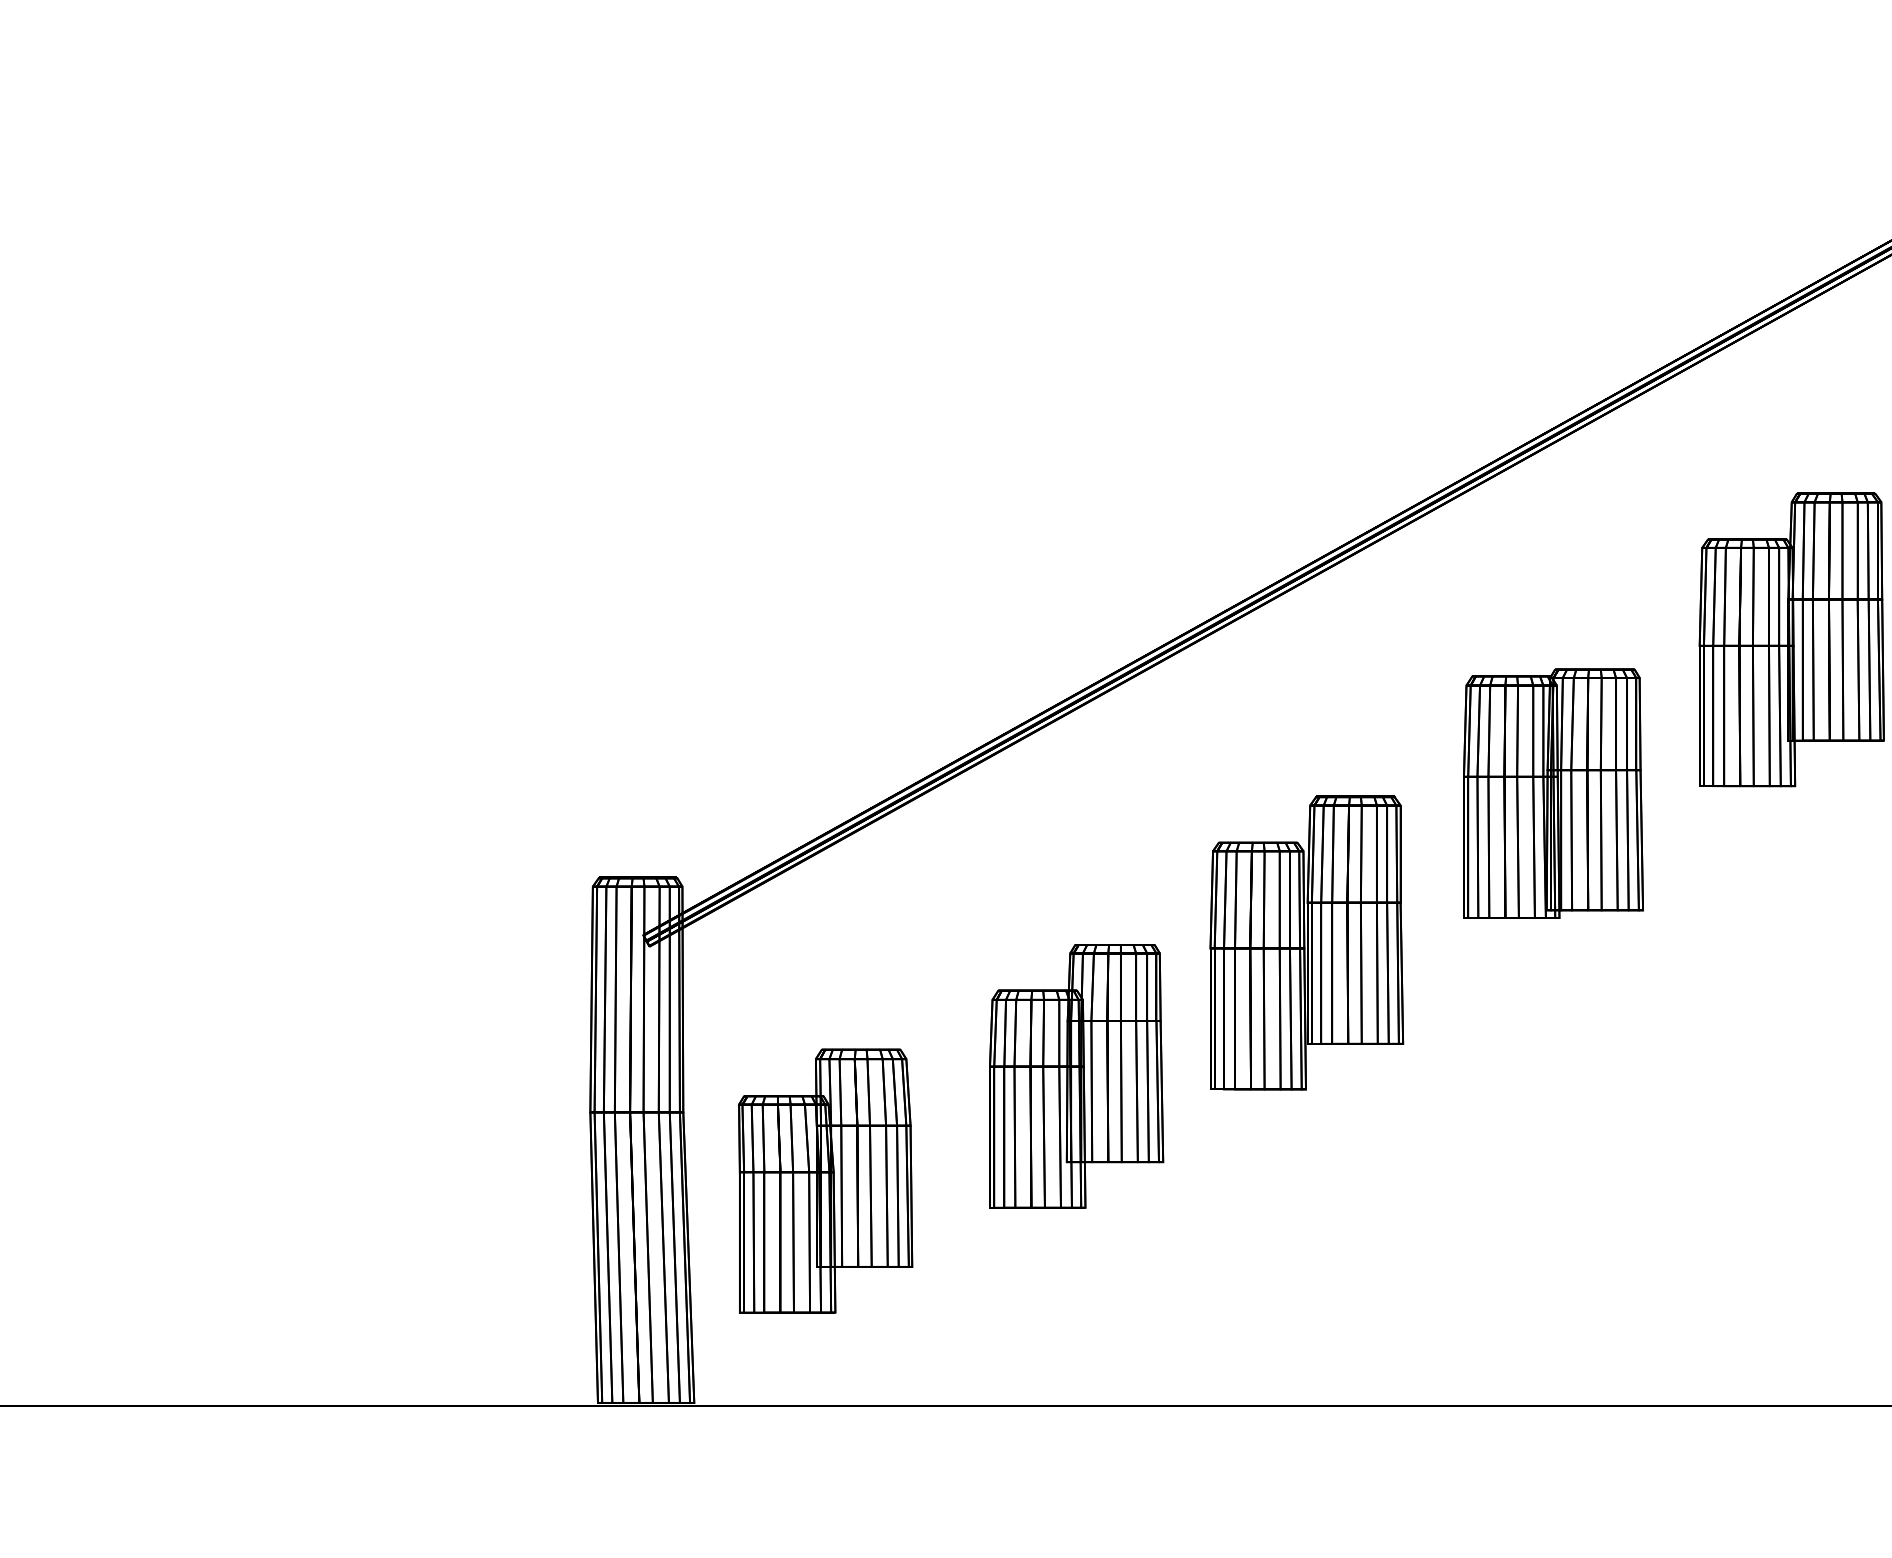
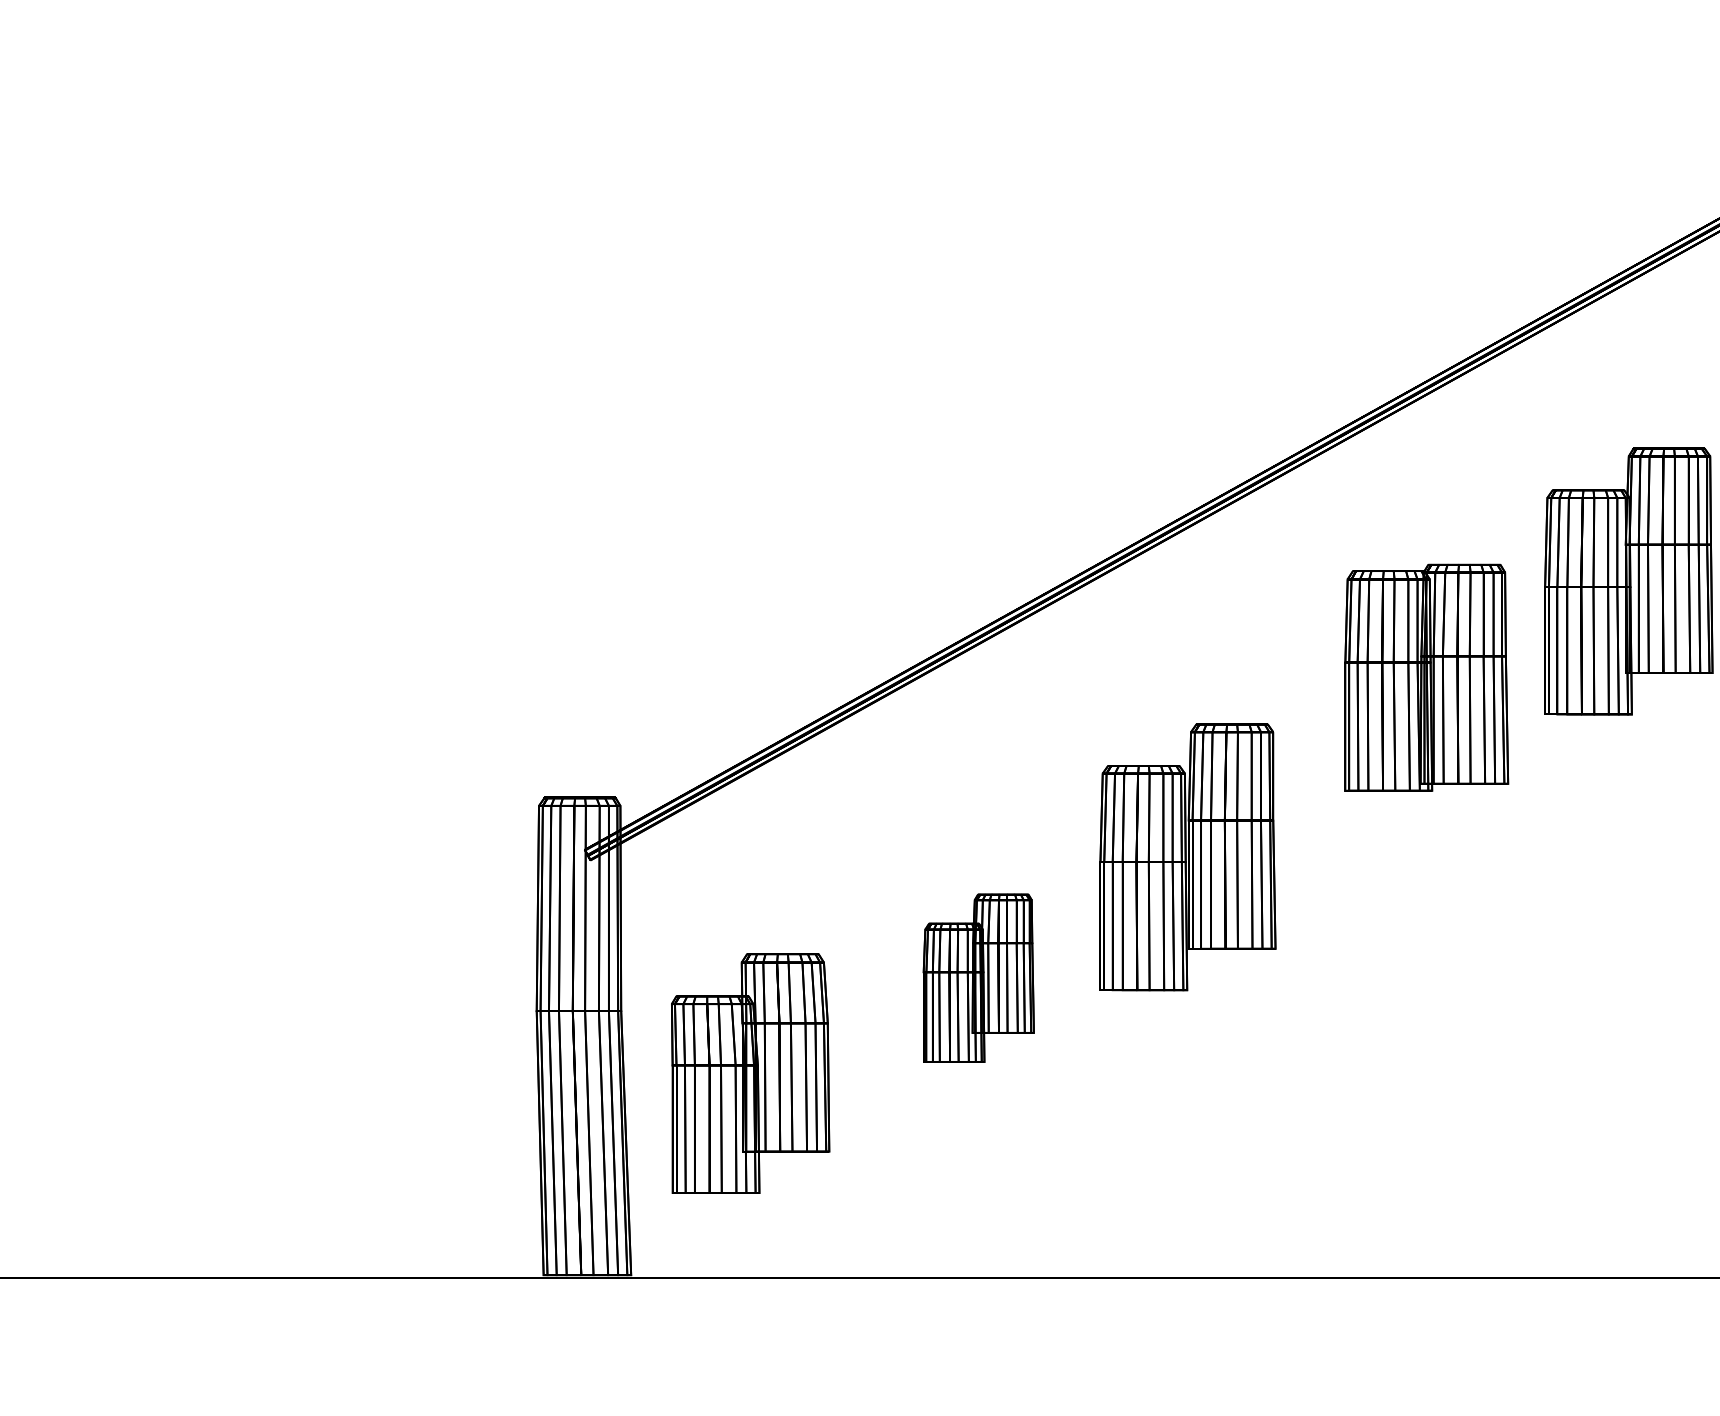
part: (1553, 793) -> (1426, 677), moved
part: (1076, 1076) -> (978, 978), size x0.7

